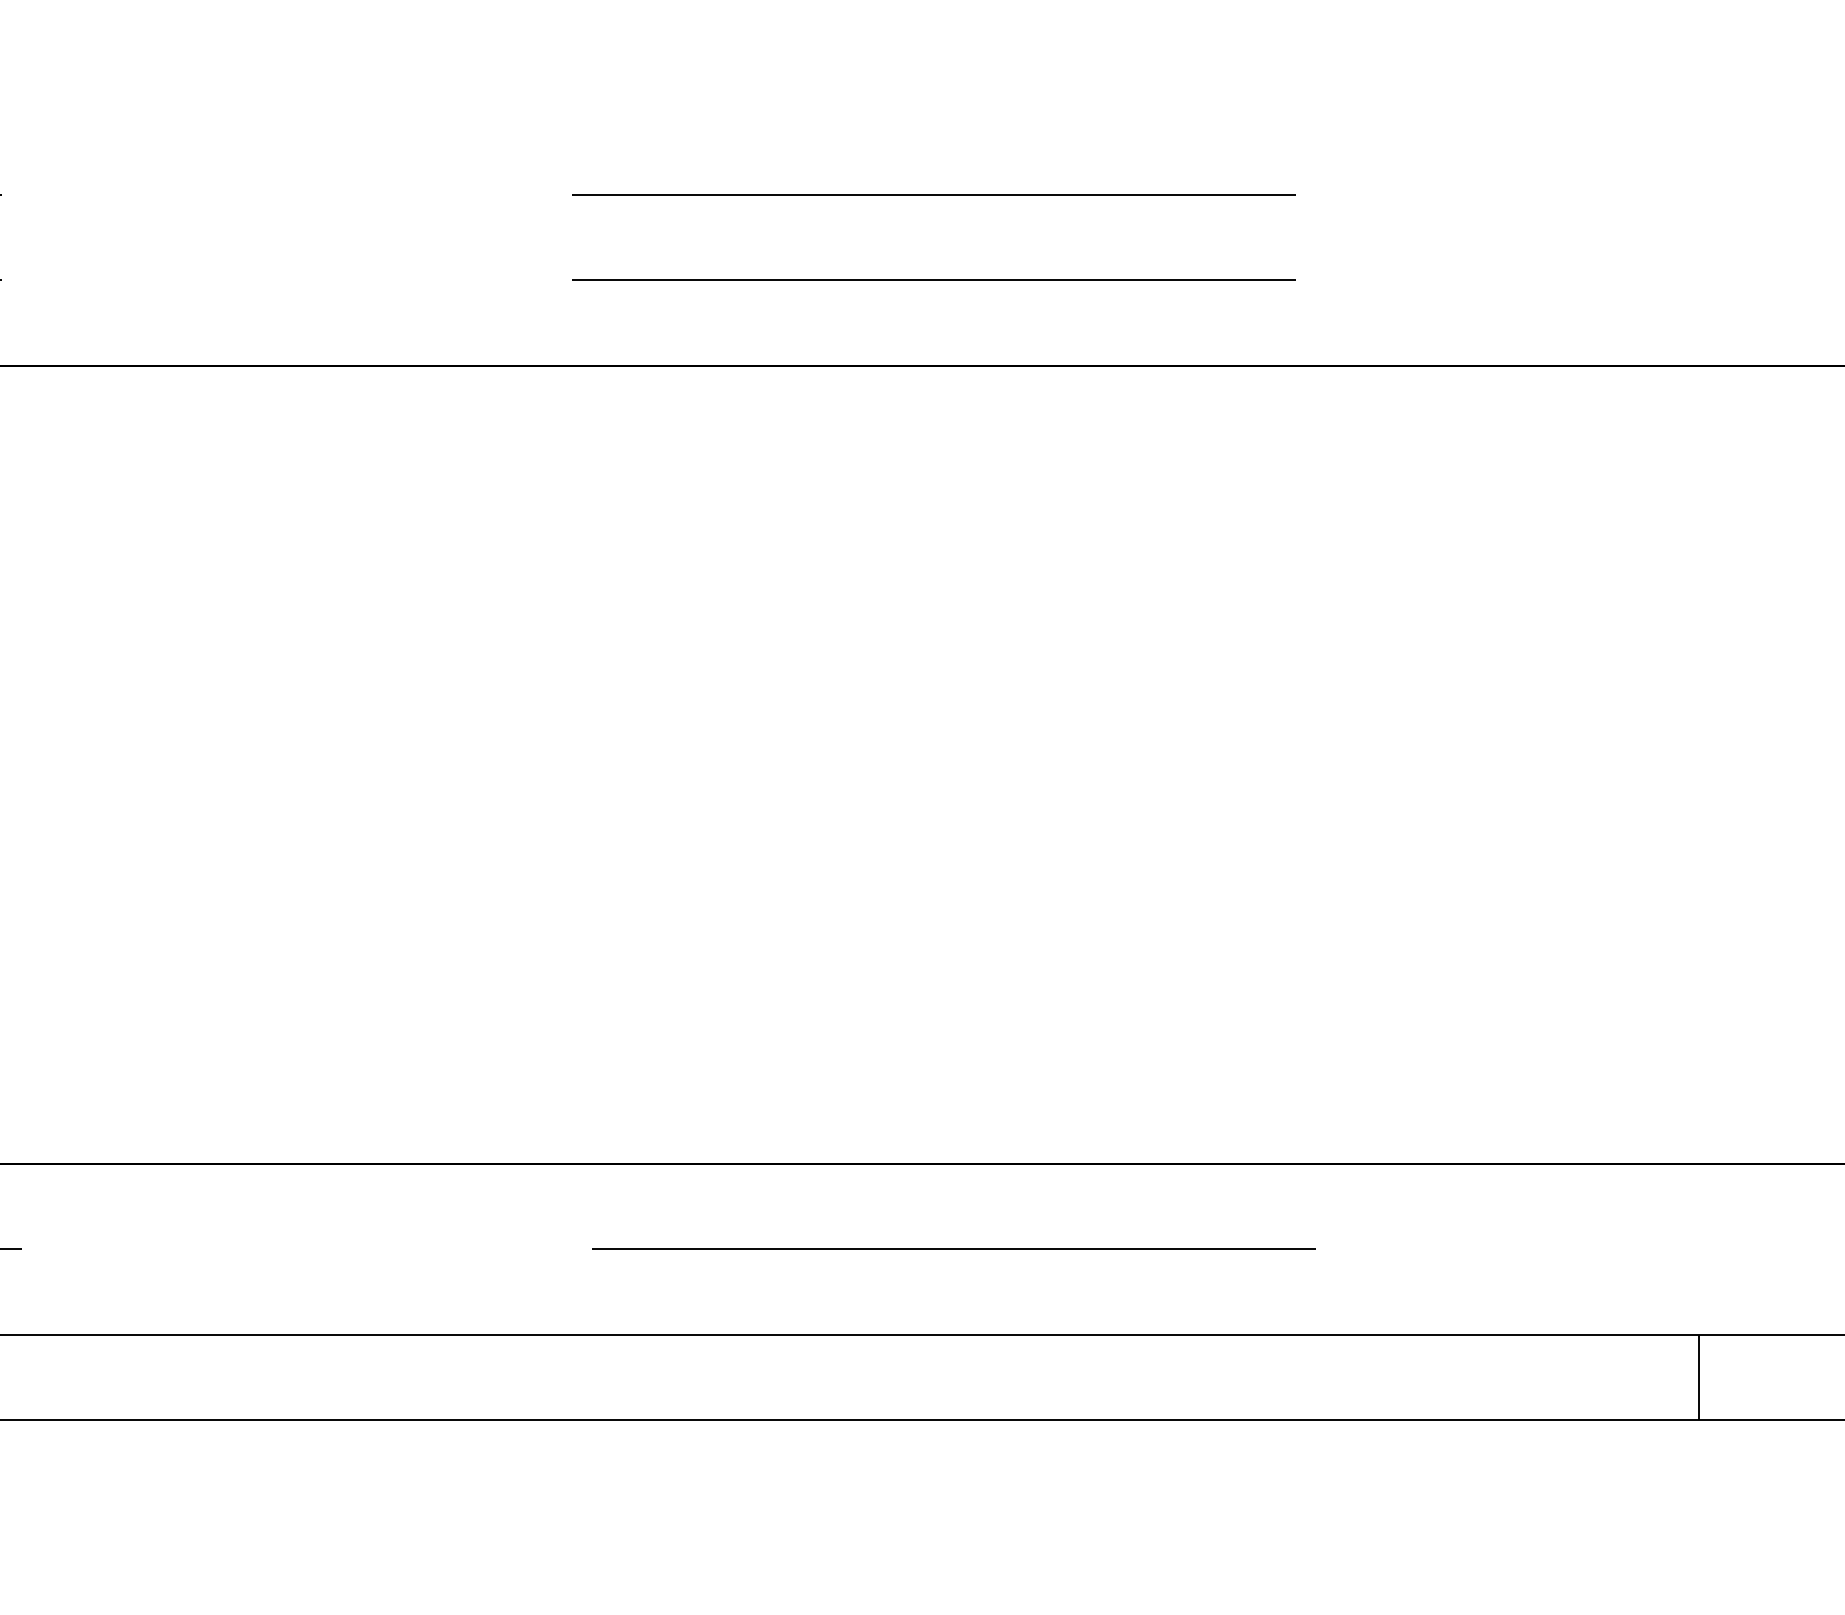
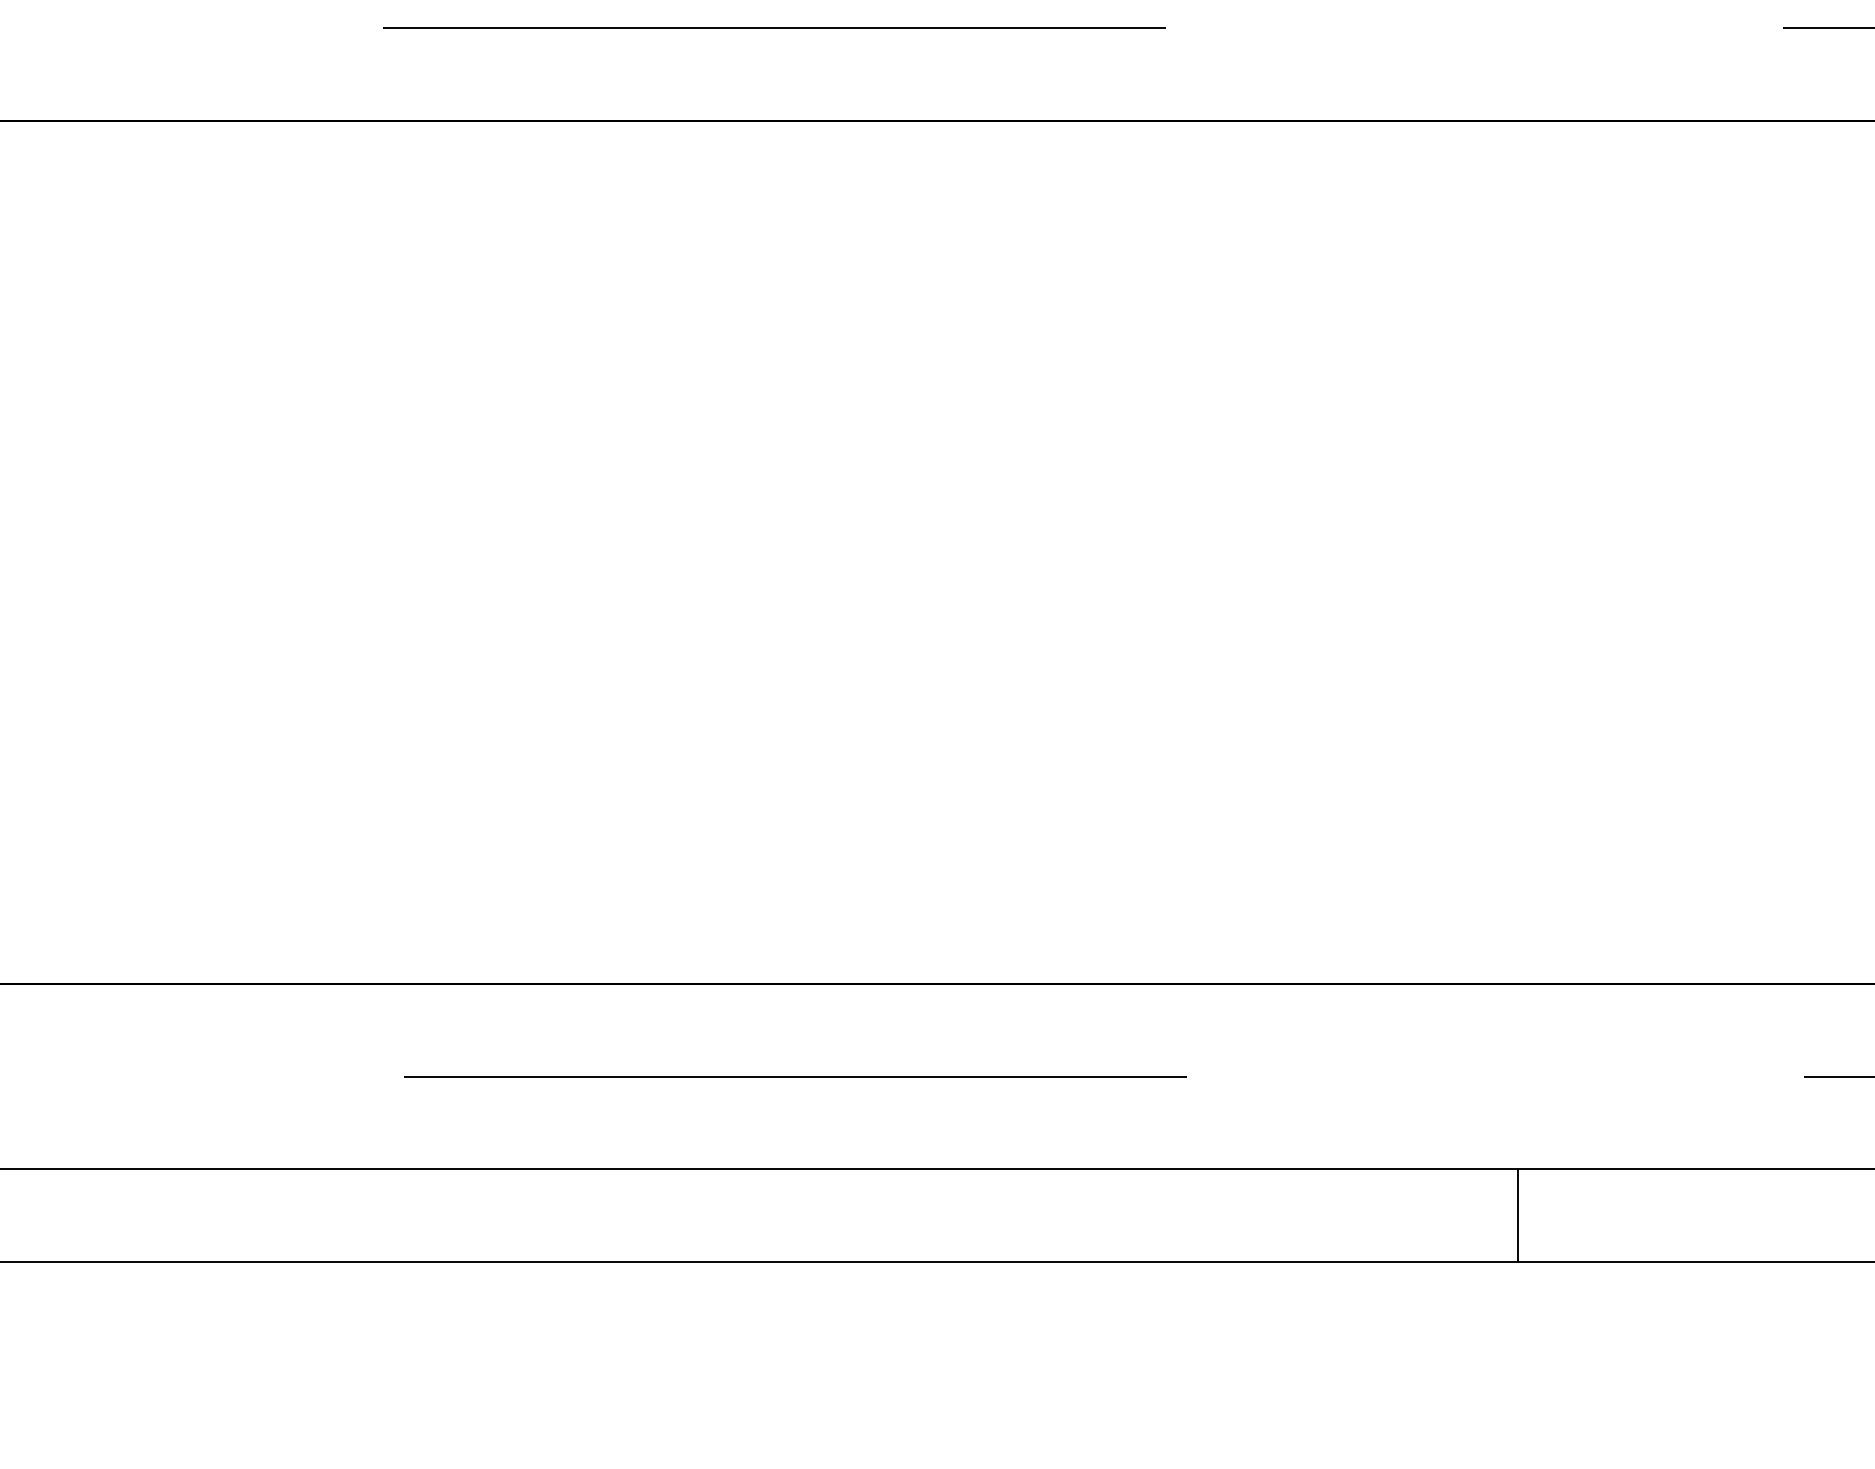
line: (1699, 1377) -> (1517, 1215), moved

